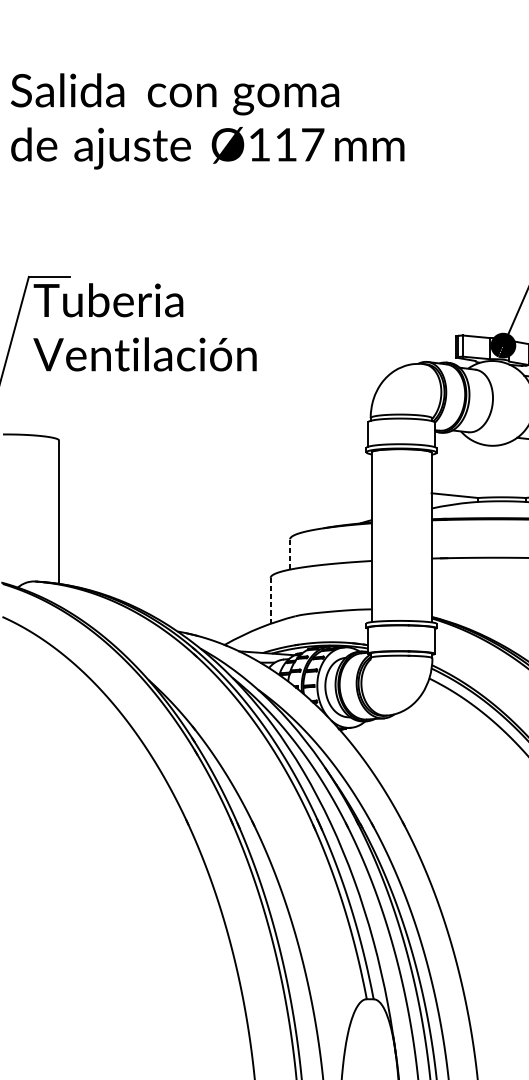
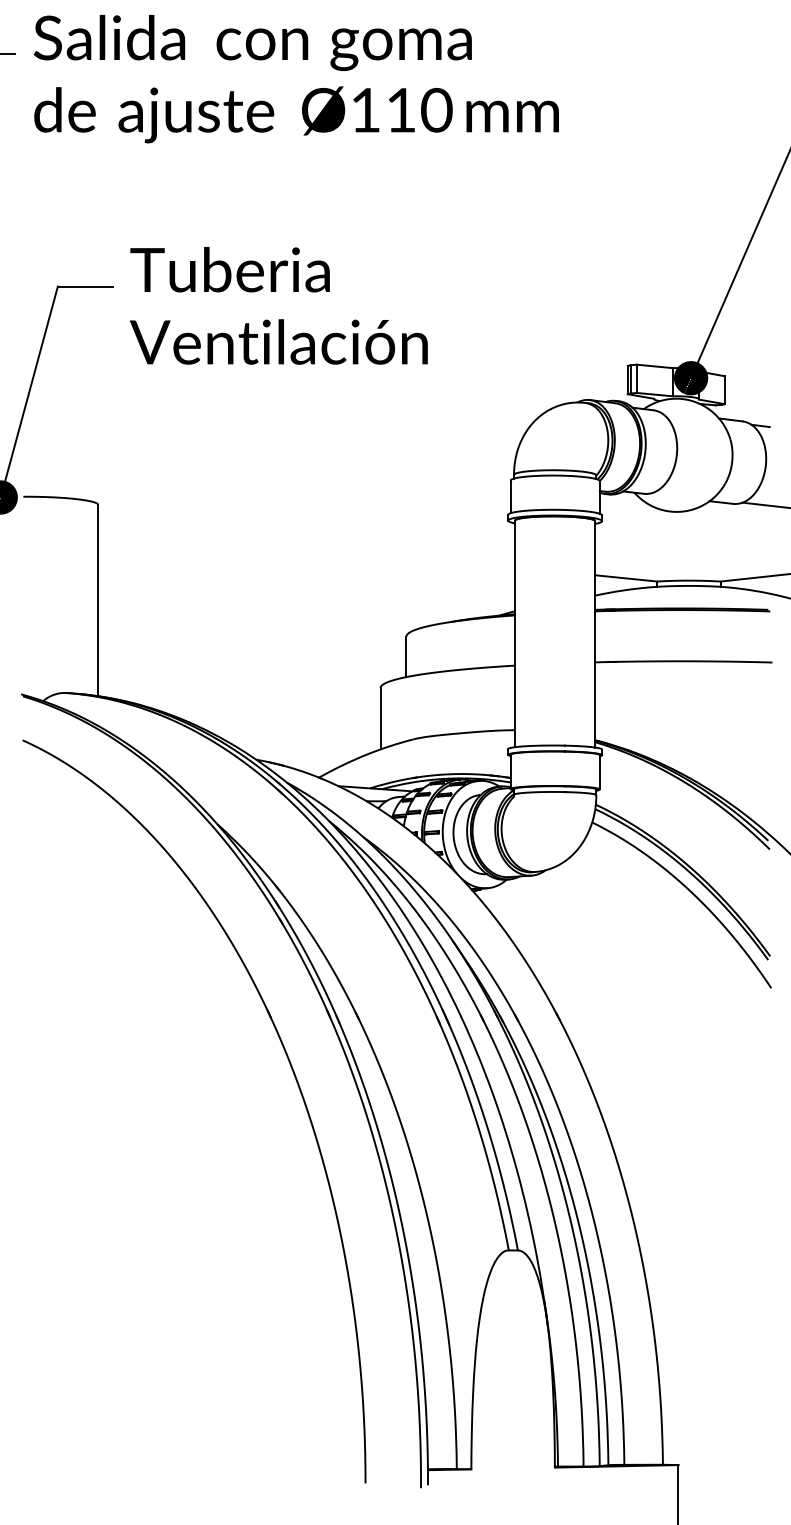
text: (312, 144) -> (436, 109), Ø117 -> Ø110
text: (144, 327) -> (278, 305), moved
line: (290, 554) -> (406, 656), dashed -> solid
line: (270, 600) -> (380, 718), dashed -> solid

